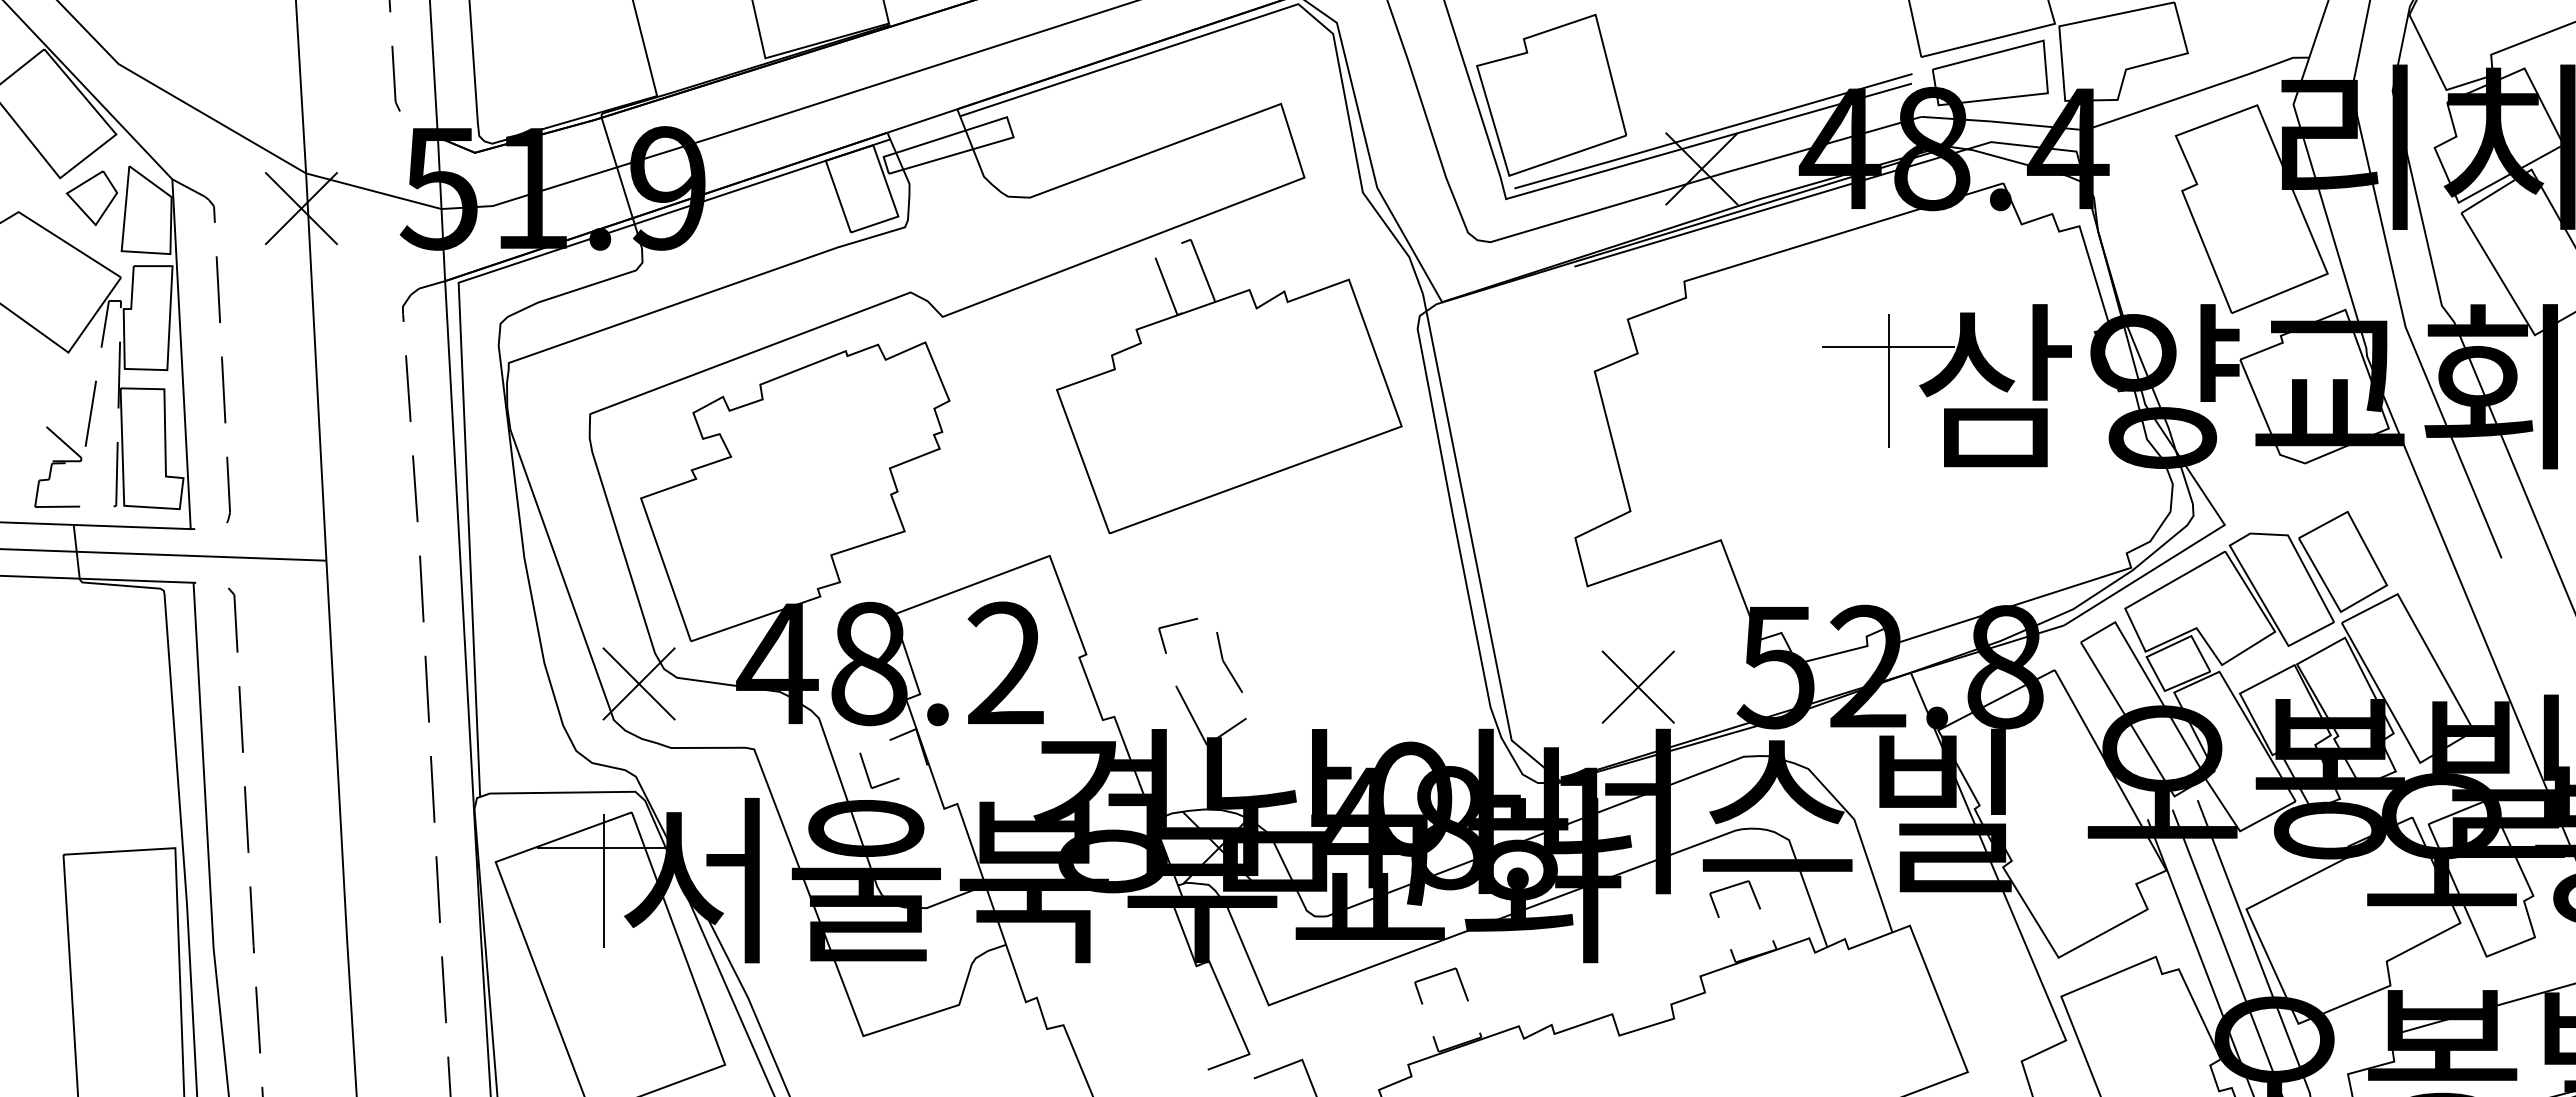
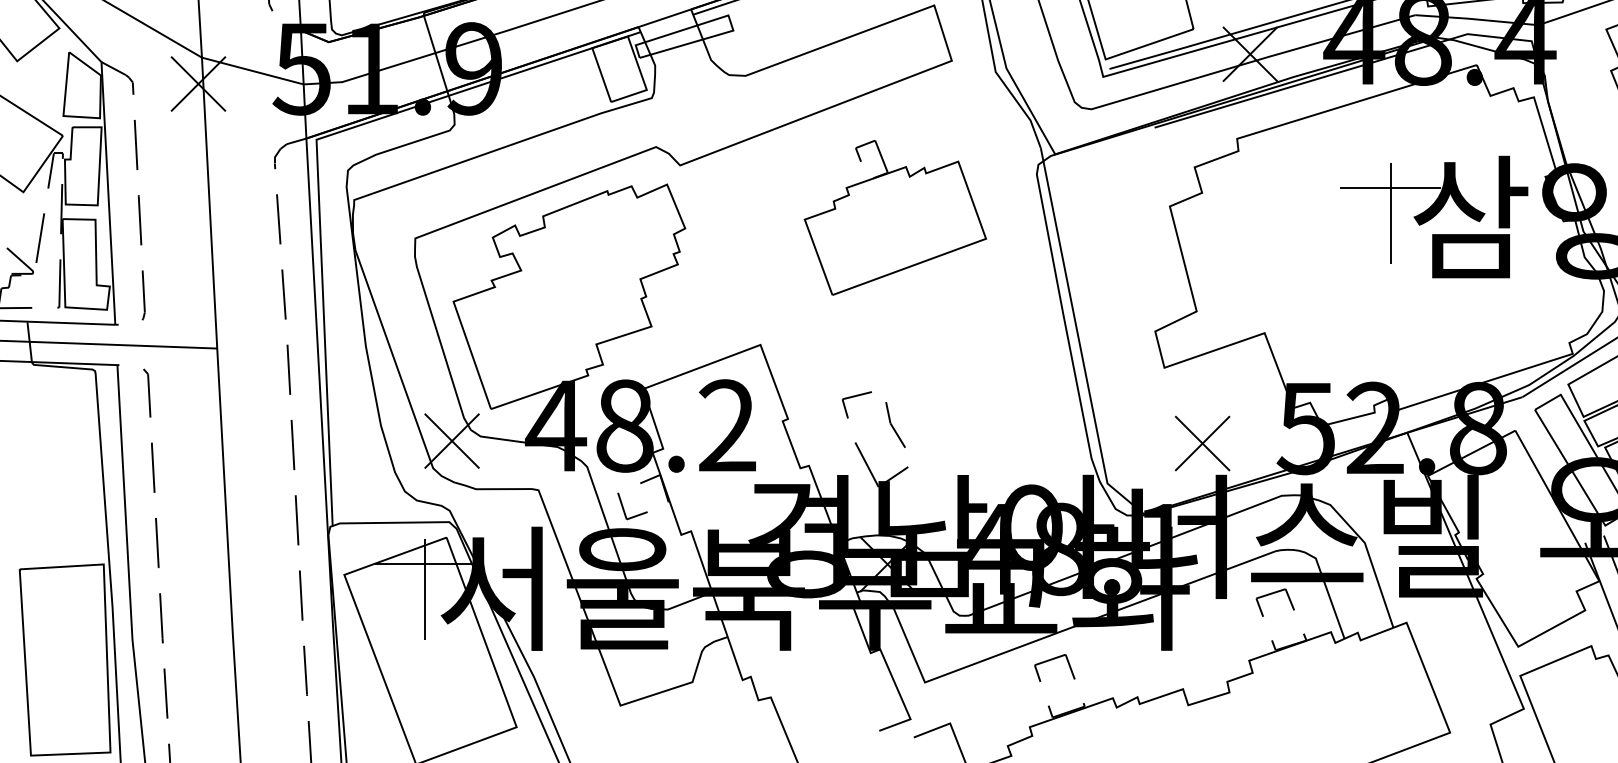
part: (91, 198) -> (40, 76), removed
part: (1229, 386) -> (895, 217), size x0.7

